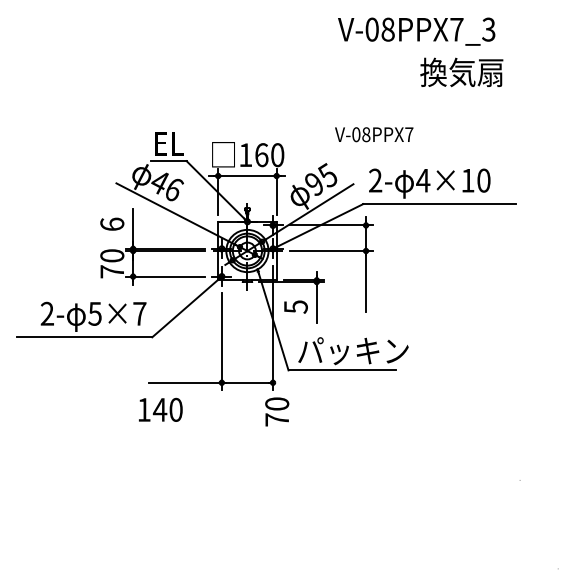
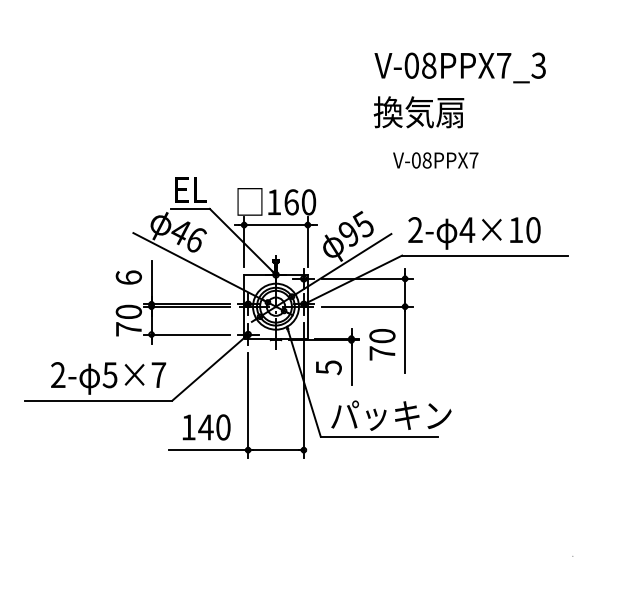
text: (461, 72) -> (418, 112), moved
text: (374, 134) -> (436, 160), moved
text: (160, 409) -> (206, 426), moved
text: (277, 411) -> (382, 344), moved

